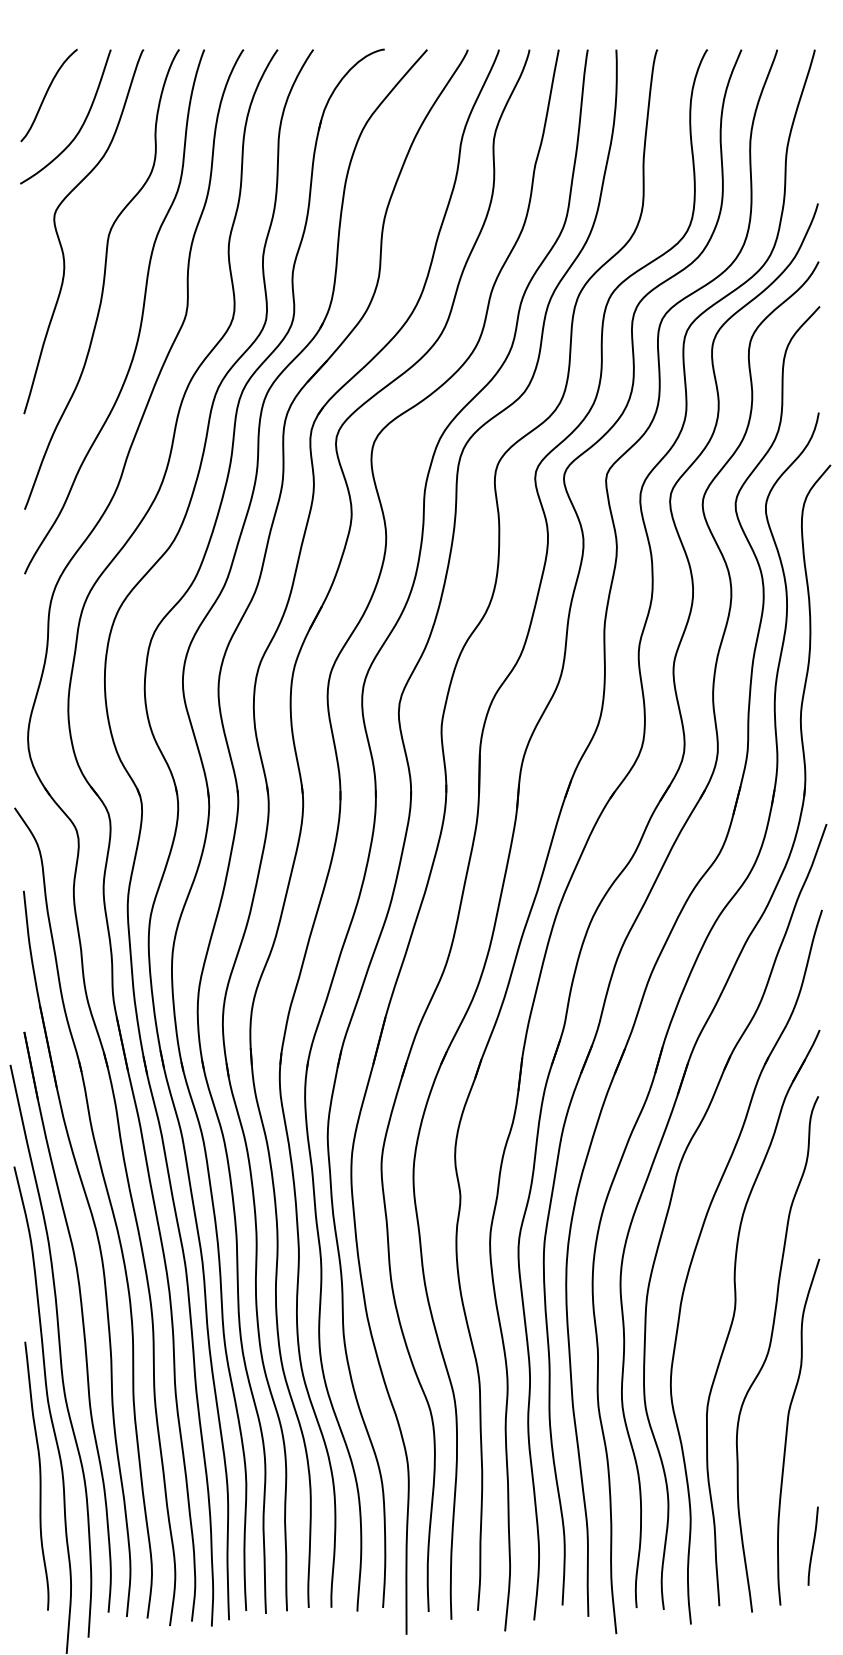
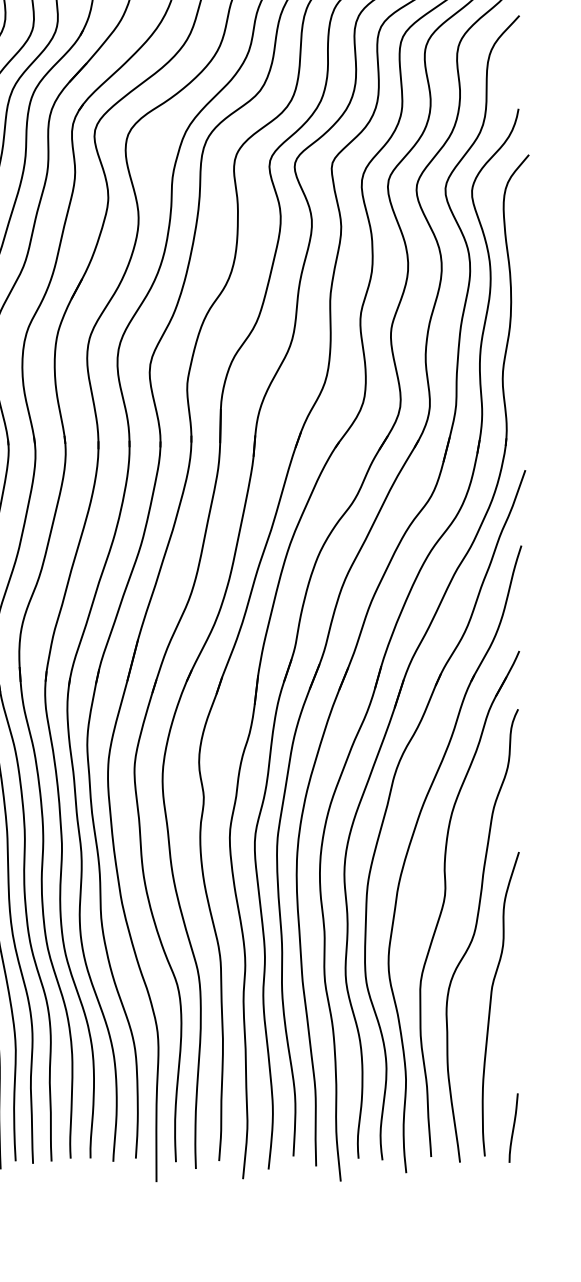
line: (812, 1545) -> (513, 1127), moved

